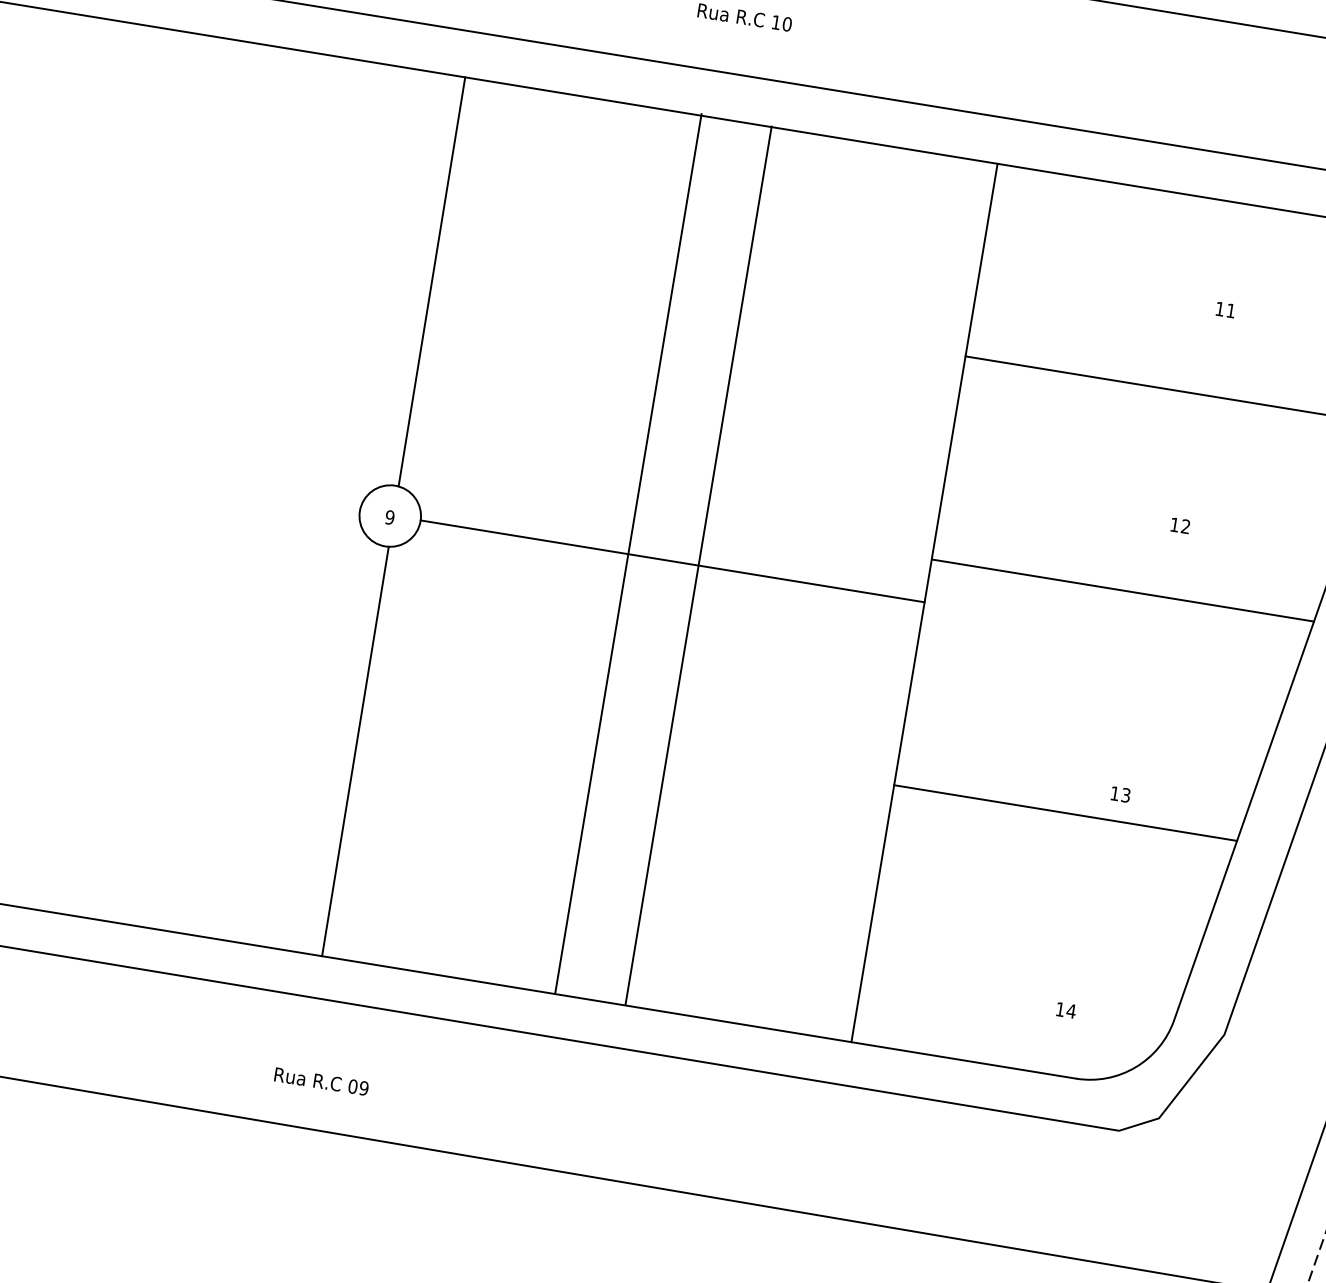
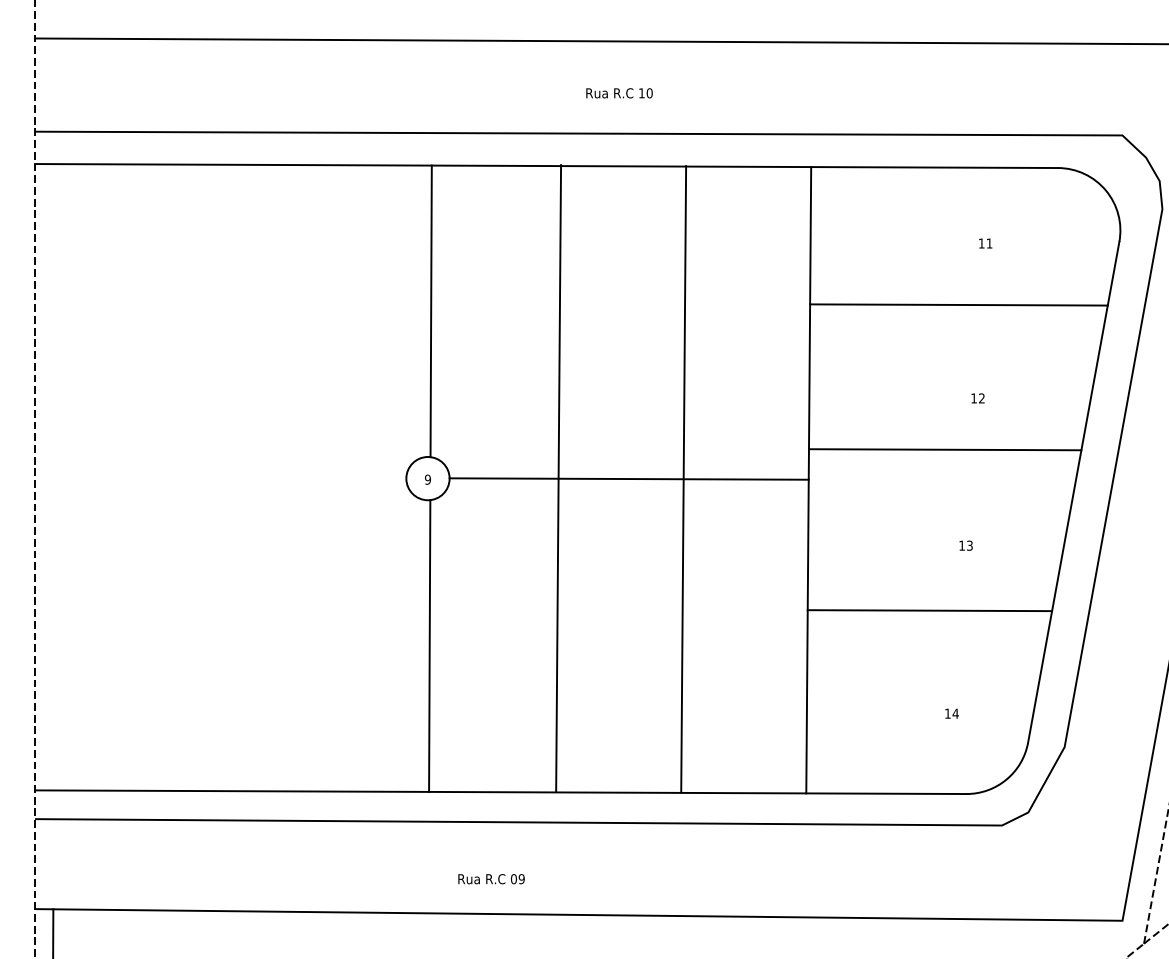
line: (628, 553) -> (558, 478), moved
line: (698, 566) -> (683, 479), moved
text: (1119, 794) -> (965, 545), moved
text: (1065, 1010) -> (951, 713), moved
text: (321, 1082) -> (491, 879), moved

